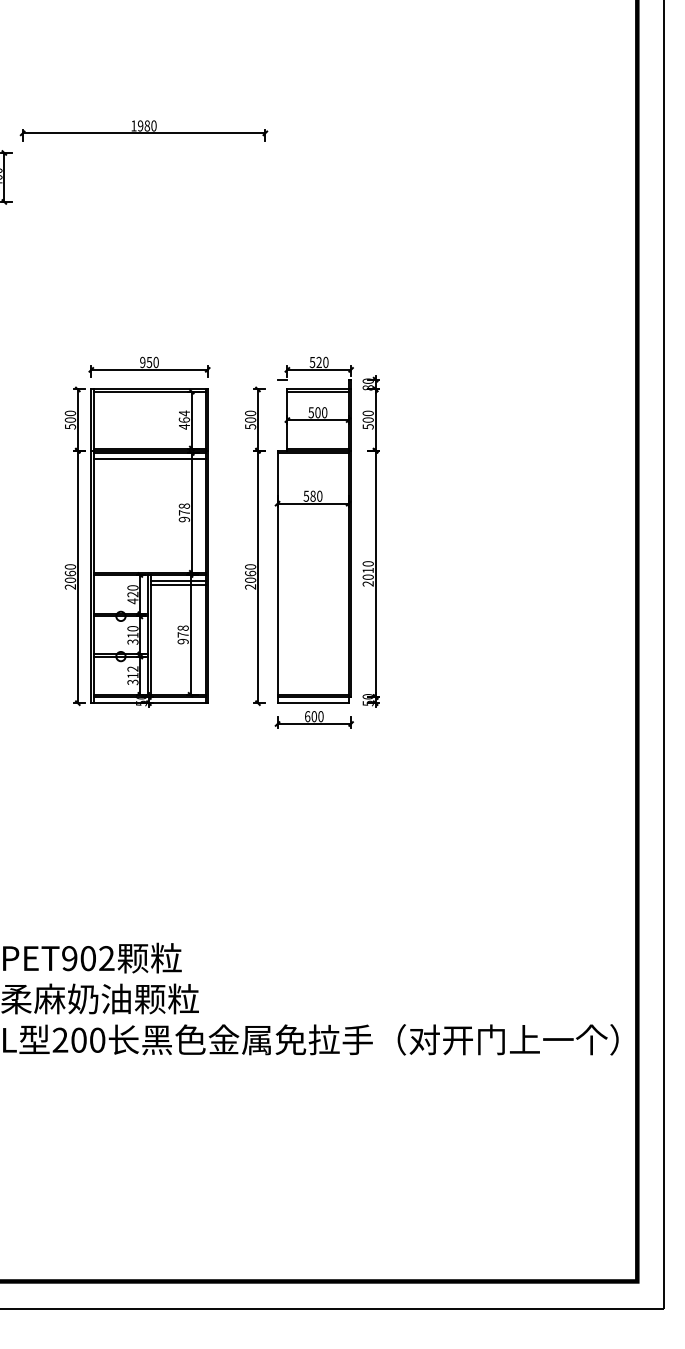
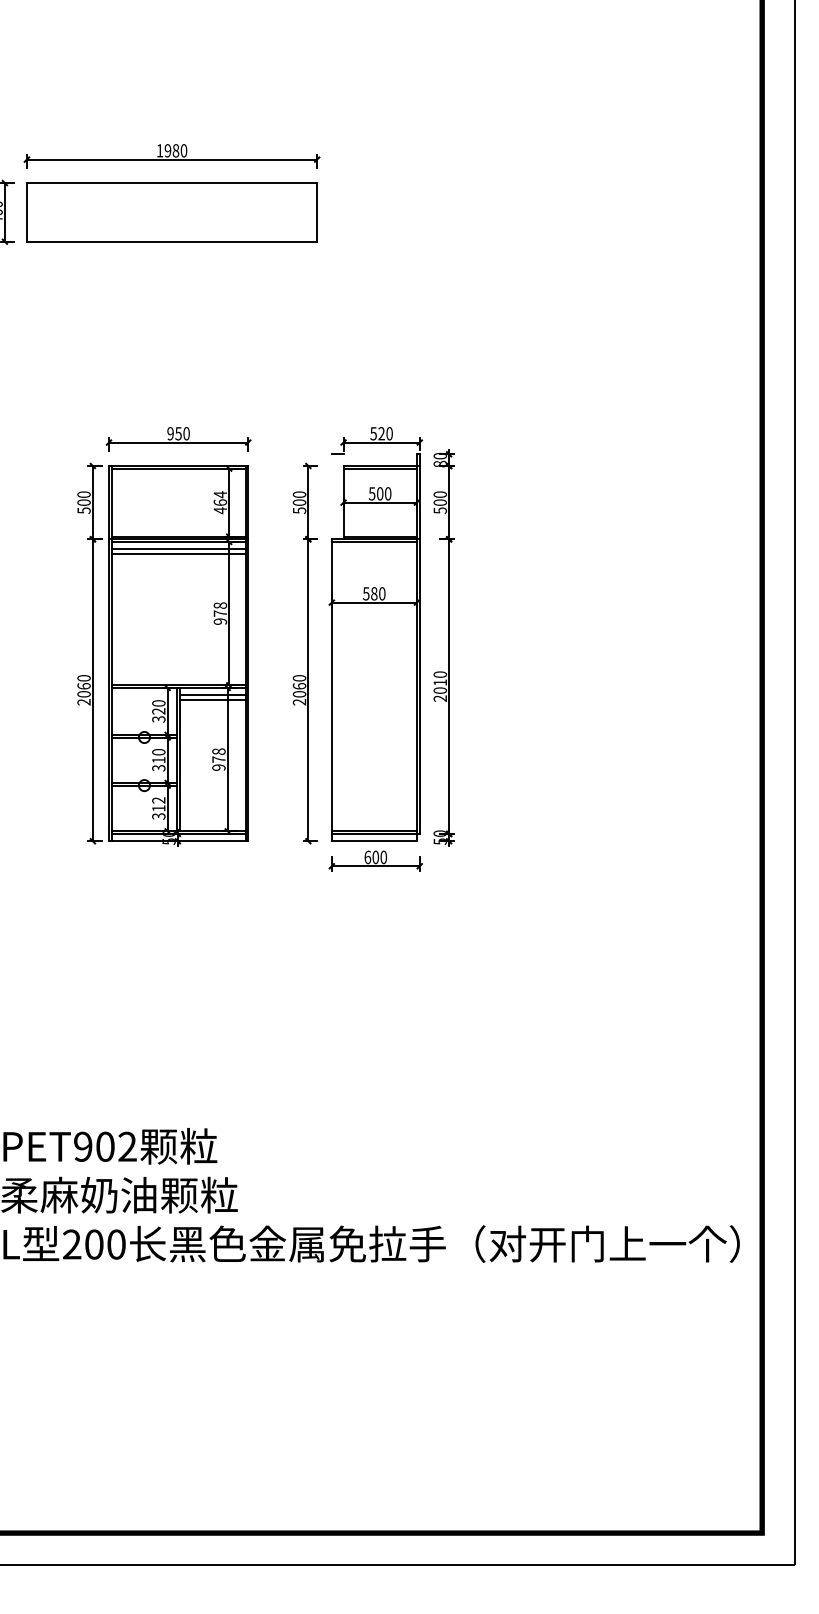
part: (143, 177) -> (171, 212), added
line: (149, 463) -> (178, 554), added
text: (132, 601) -> (158, 719), 420 -> 320

